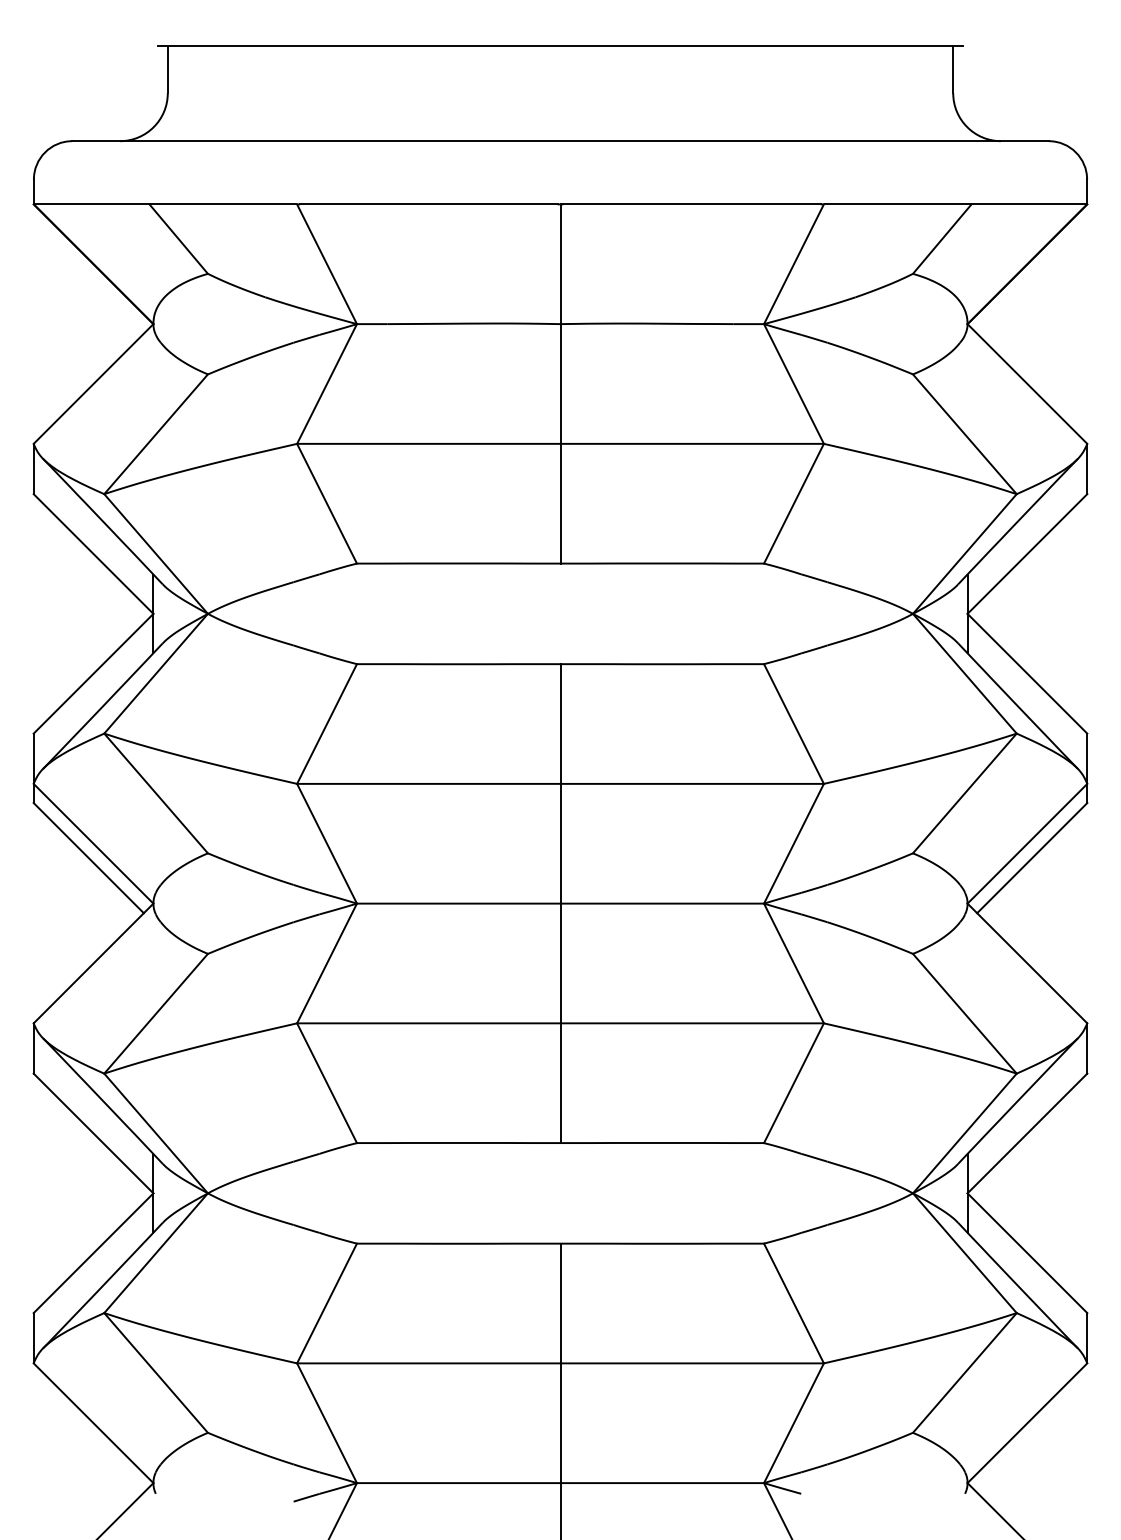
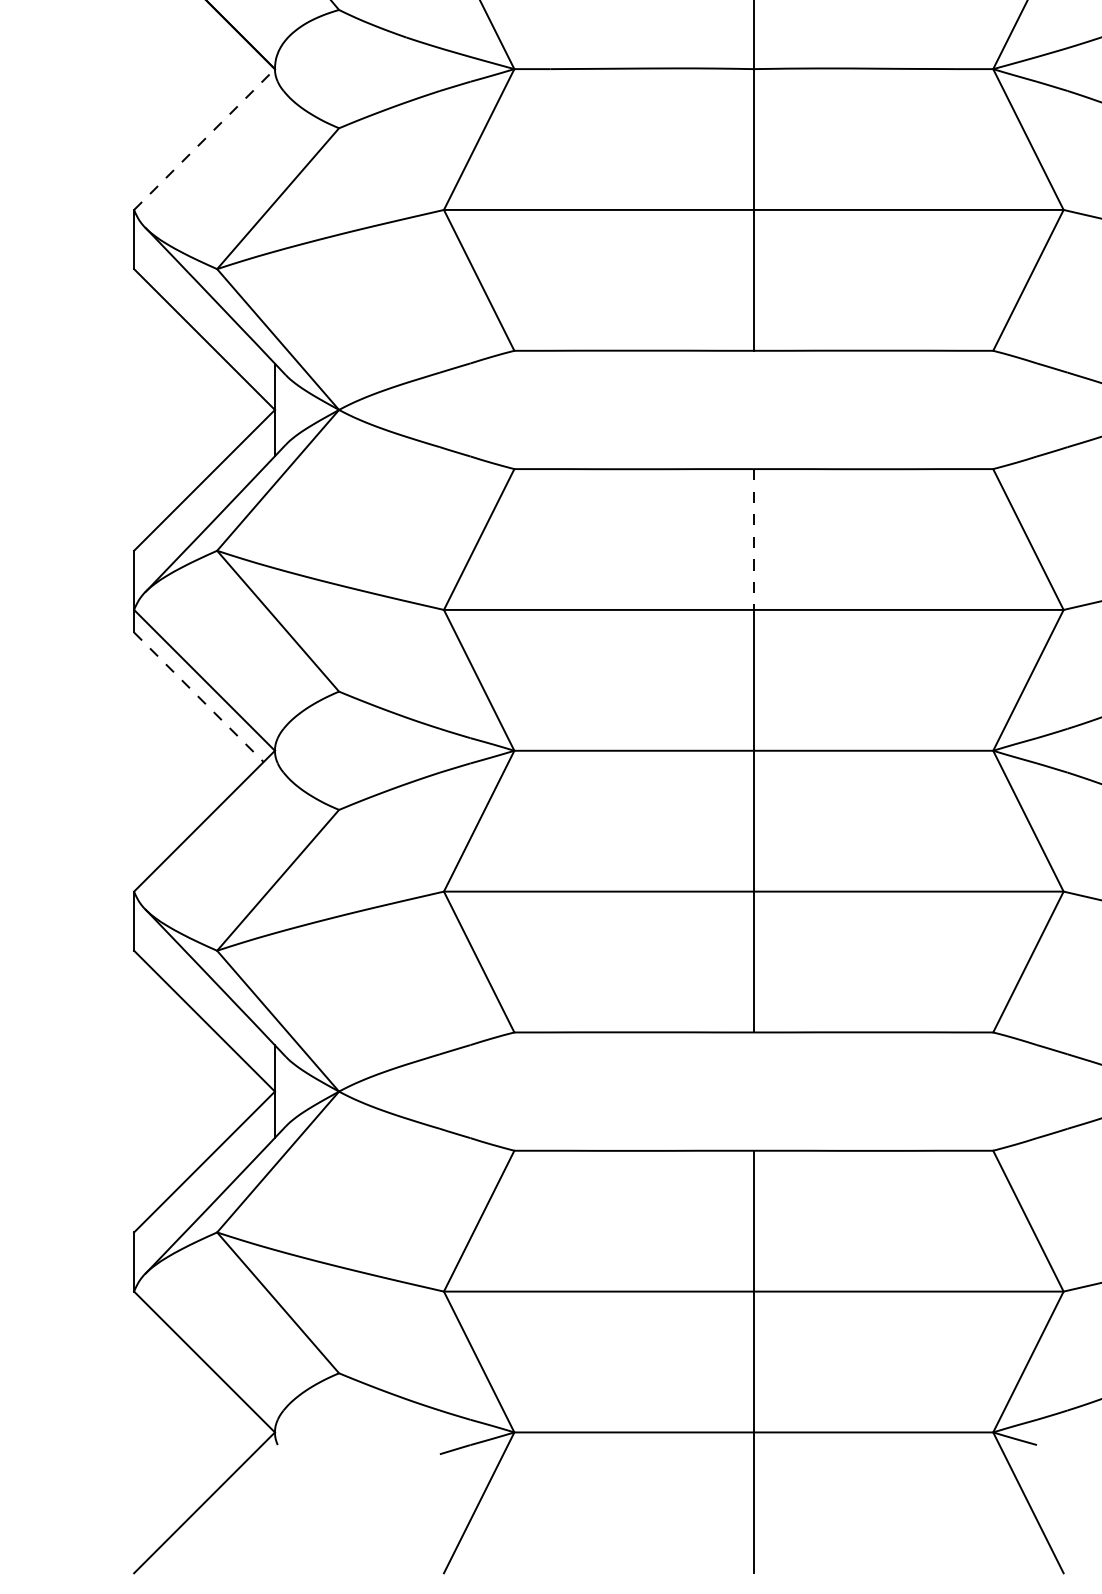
line: (93, 384) -> (204, 140), solid -> dashed
line: (560, 724) -> (753, 540), solid -> dashed
line: (88, 858) -> (198, 697), solid -> dashed

